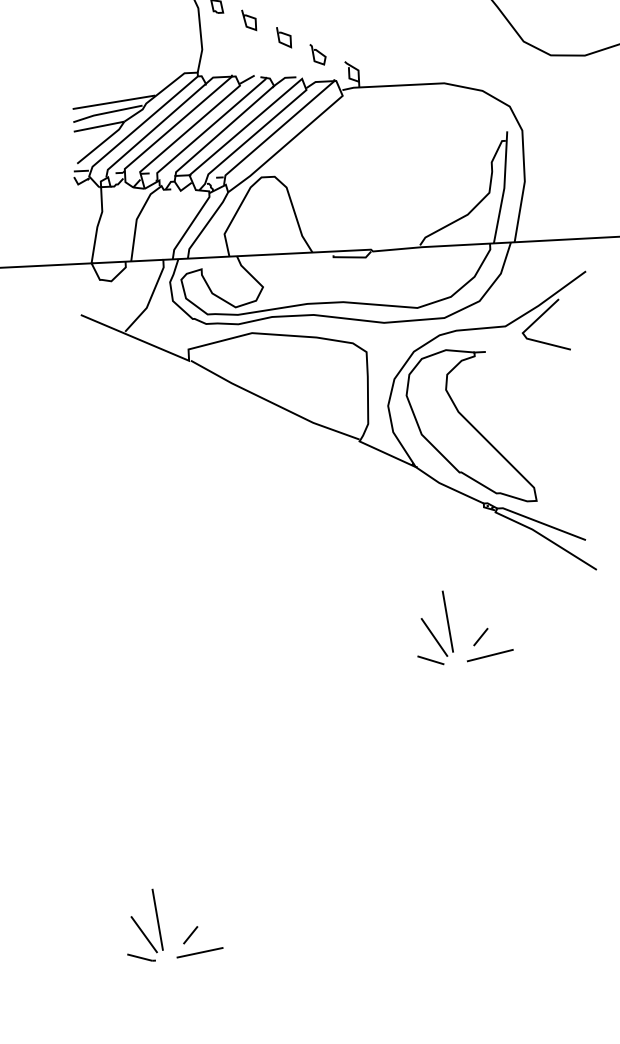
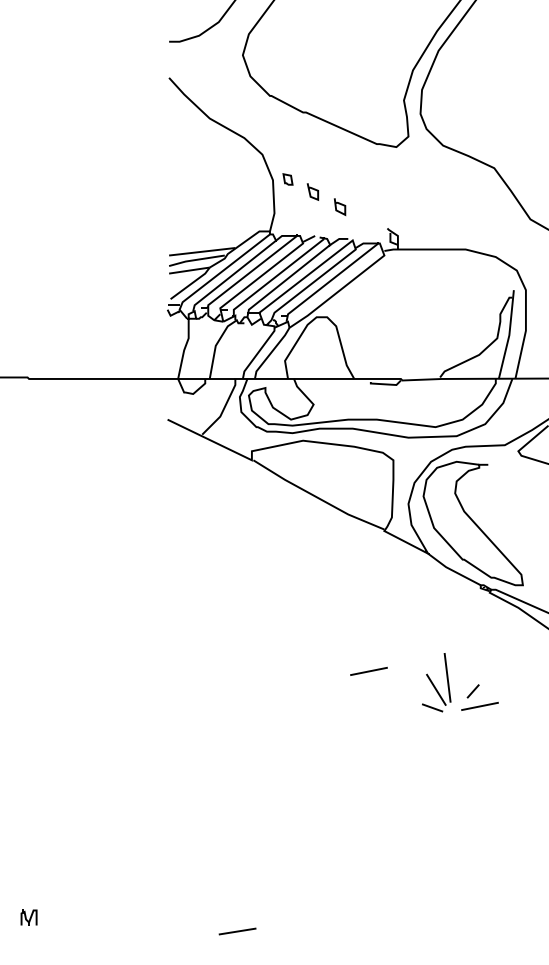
curve: (318, 53) -> (366, 220), removed
line: (348, 617) -> (368, 670), added
part: (143, 925) -> (193, 907), removed
line: (190, 935) -> (230, 917), removed

